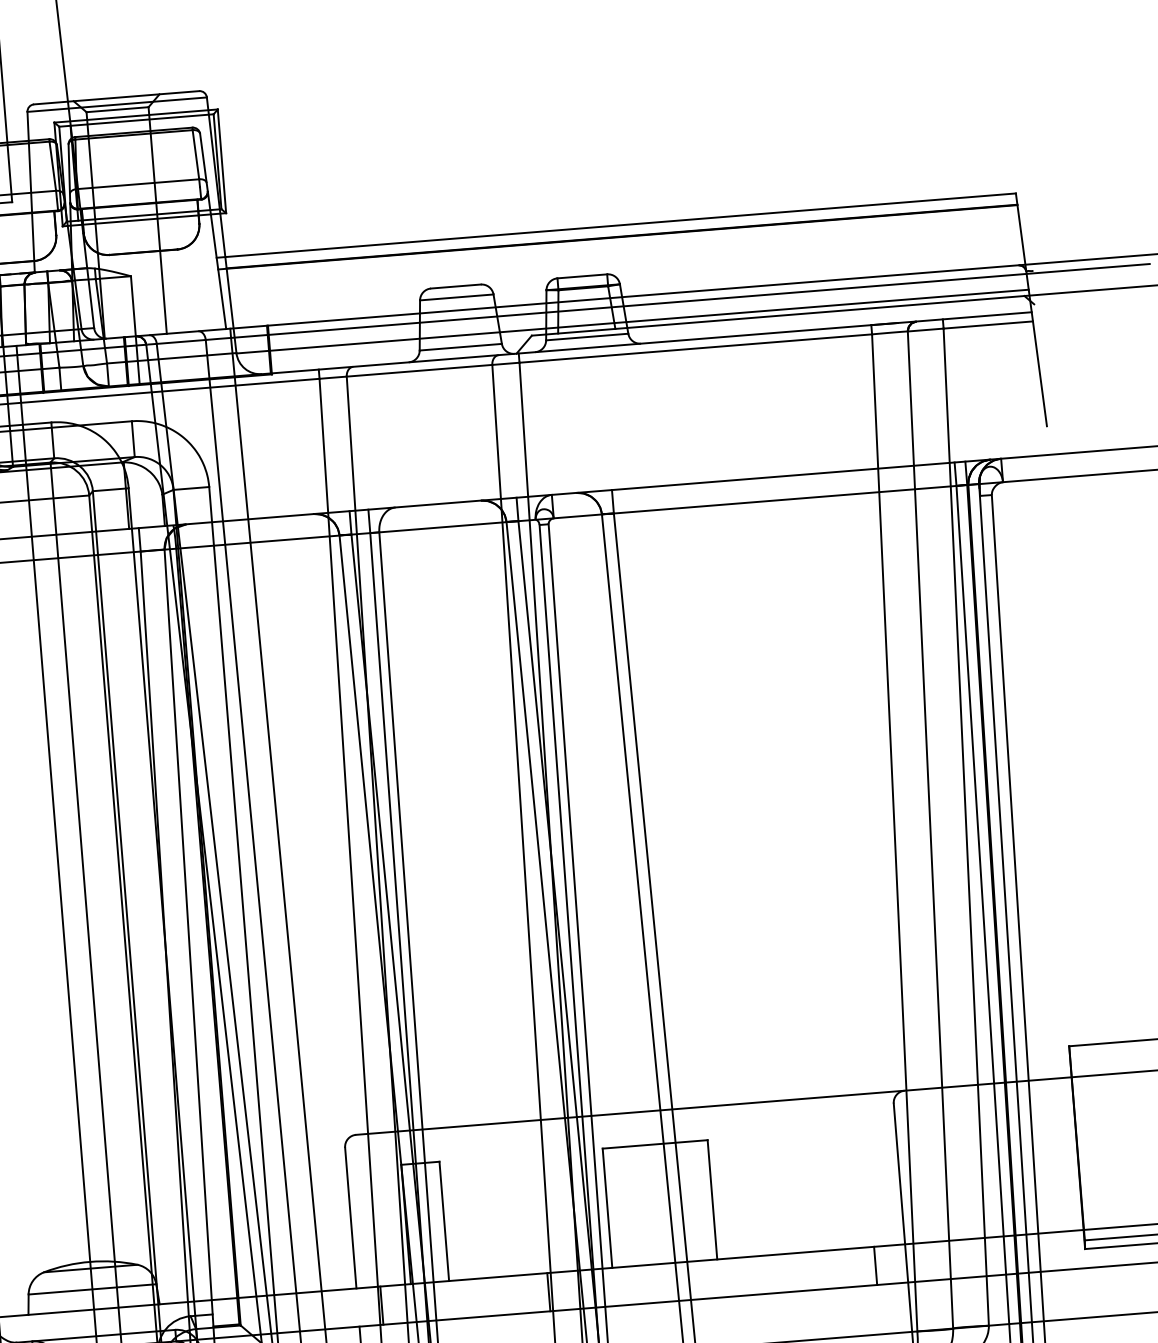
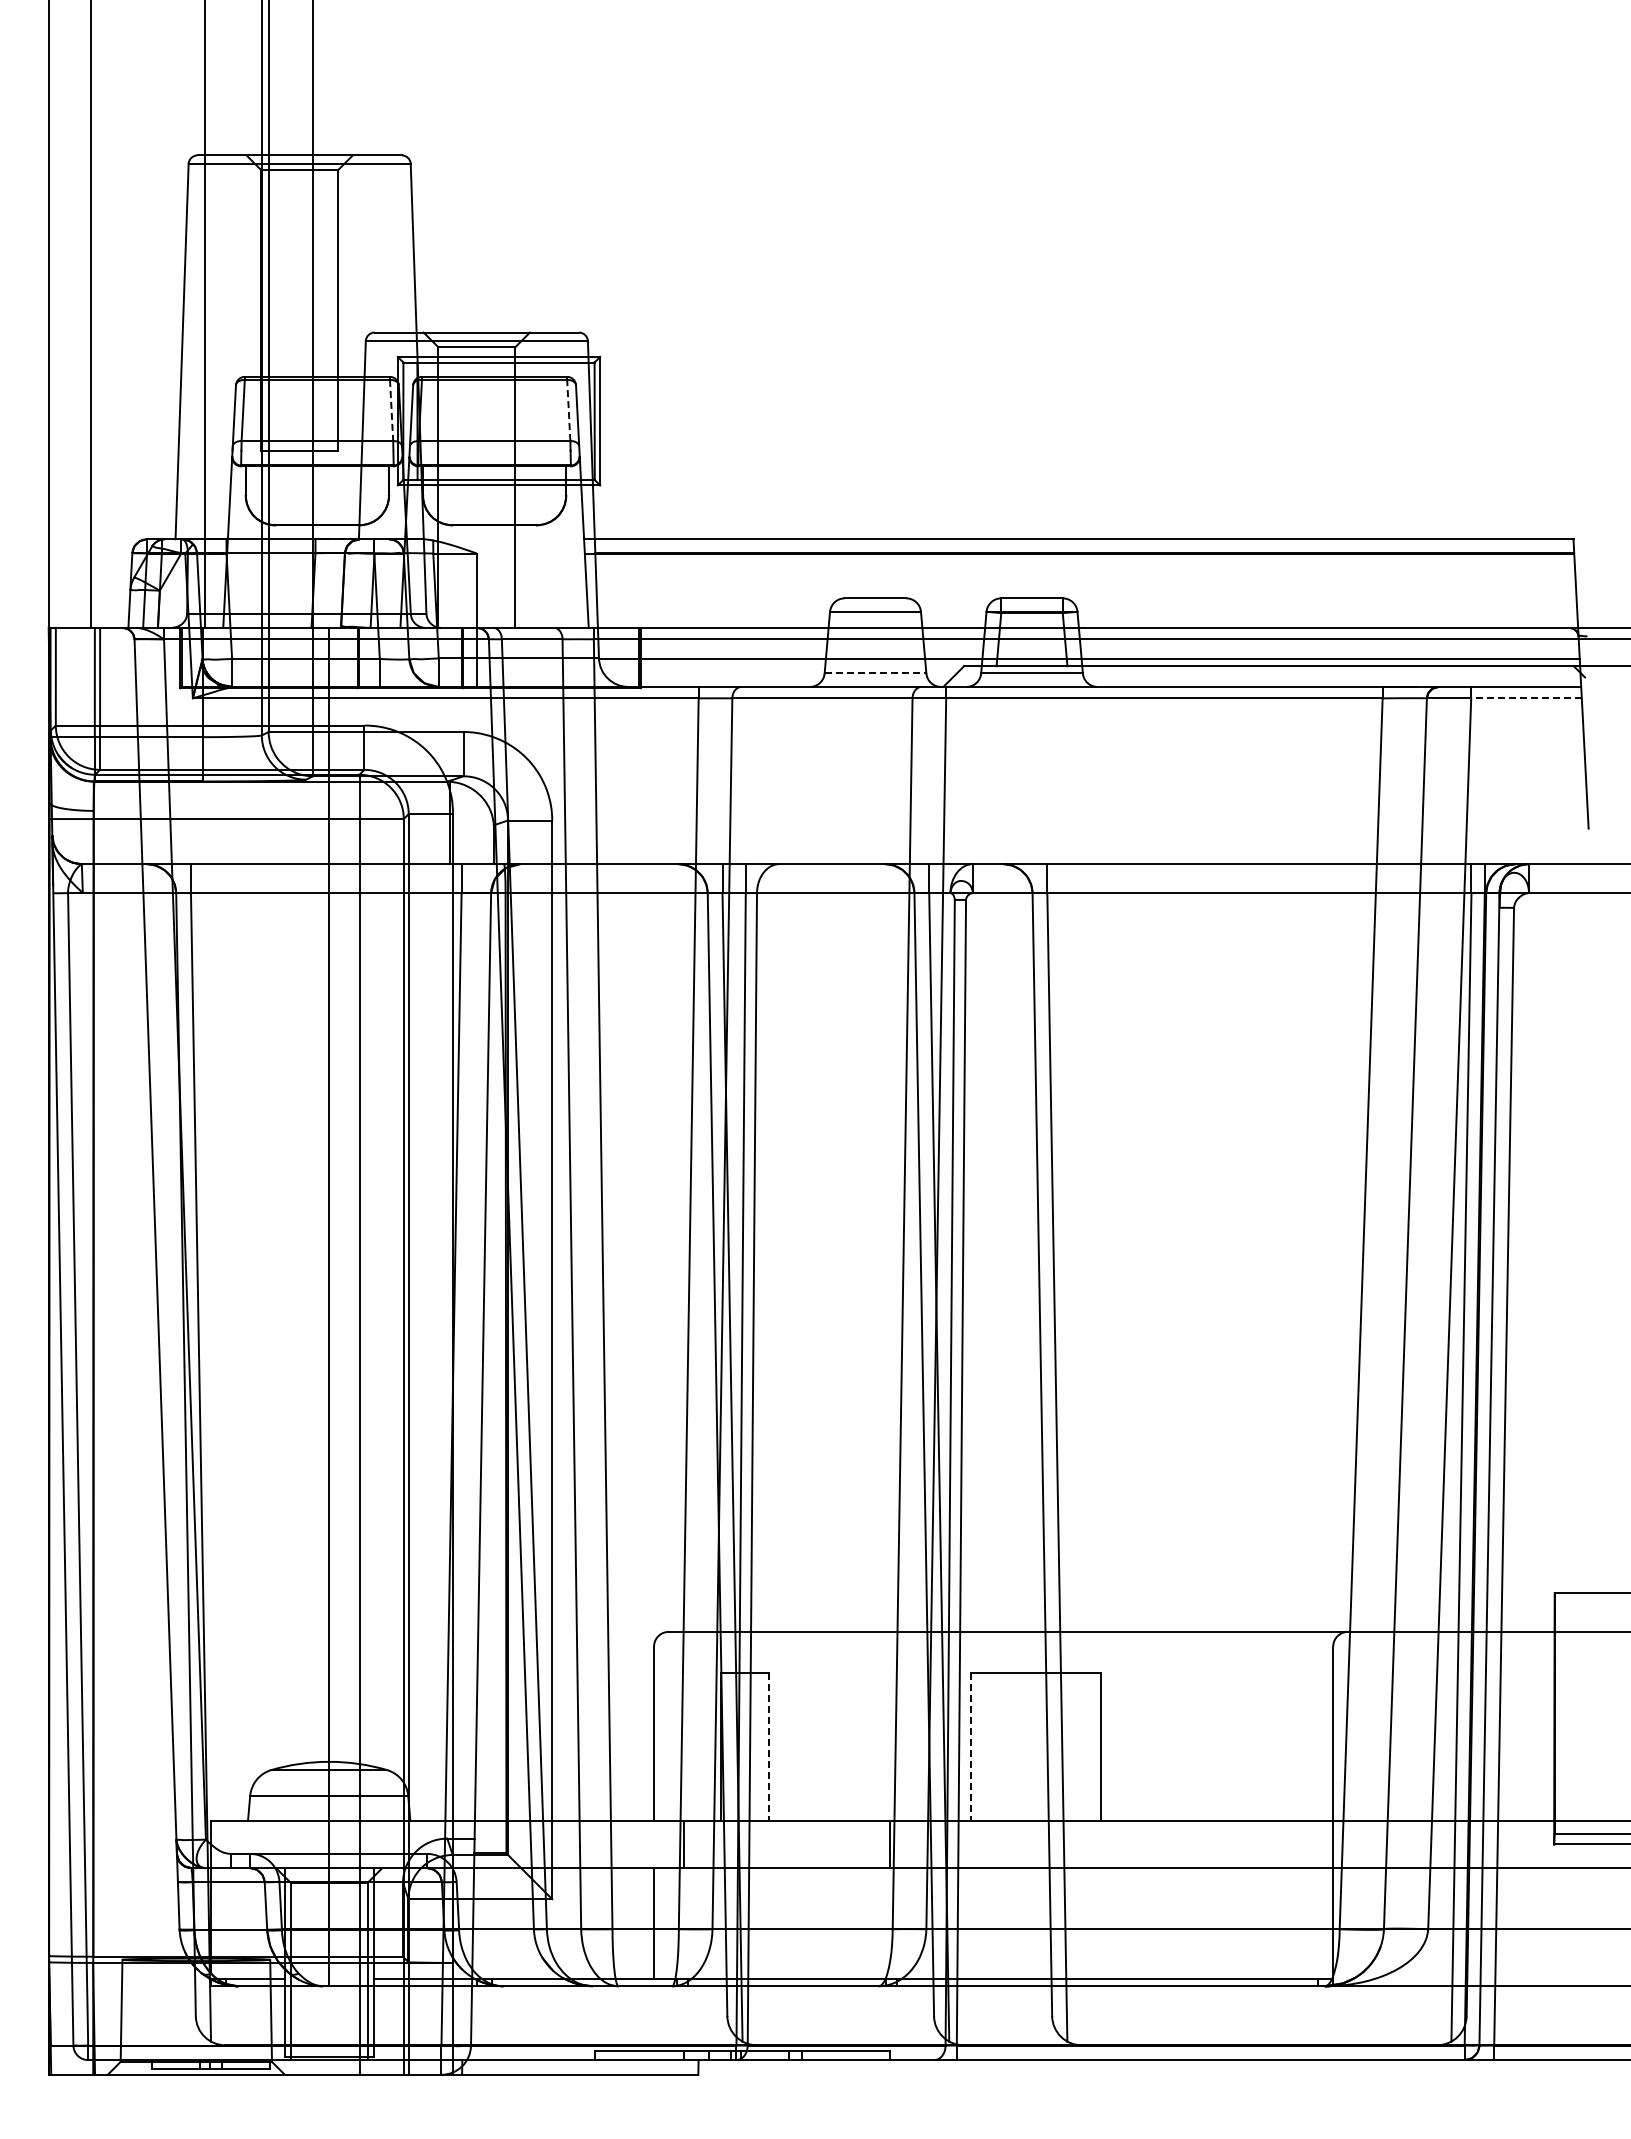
line: (195, 154) -> (568, 410), solid -> dashed
line: (52, 166) -> (391, 410), solid -> dashed
line: (988, 325) -> (1526, 698), solid -> dashed
line: (460, 347) -> (875, 673), solid -> dashed
line: (607, 1208) -> (970, 1747), solid -> dashed
line: (444, 1221) -> (768, 1747), solid -> dashed
line: (875, 1265) -> (1294, 1844), removed

